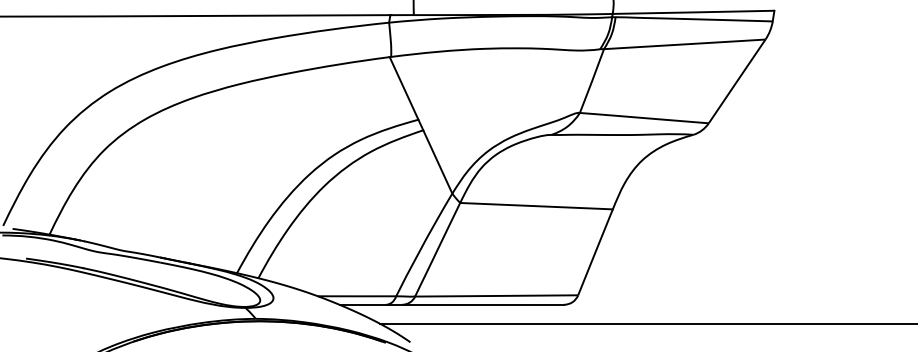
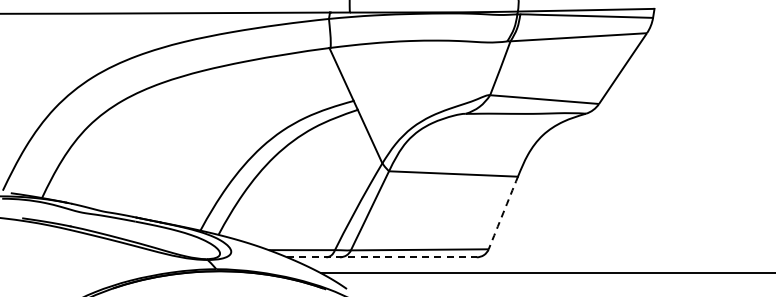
arc: (595, 251) -> (503, 212), solid -> dashed
line: (451, 305) -> (381, 257), solid -> dashed

